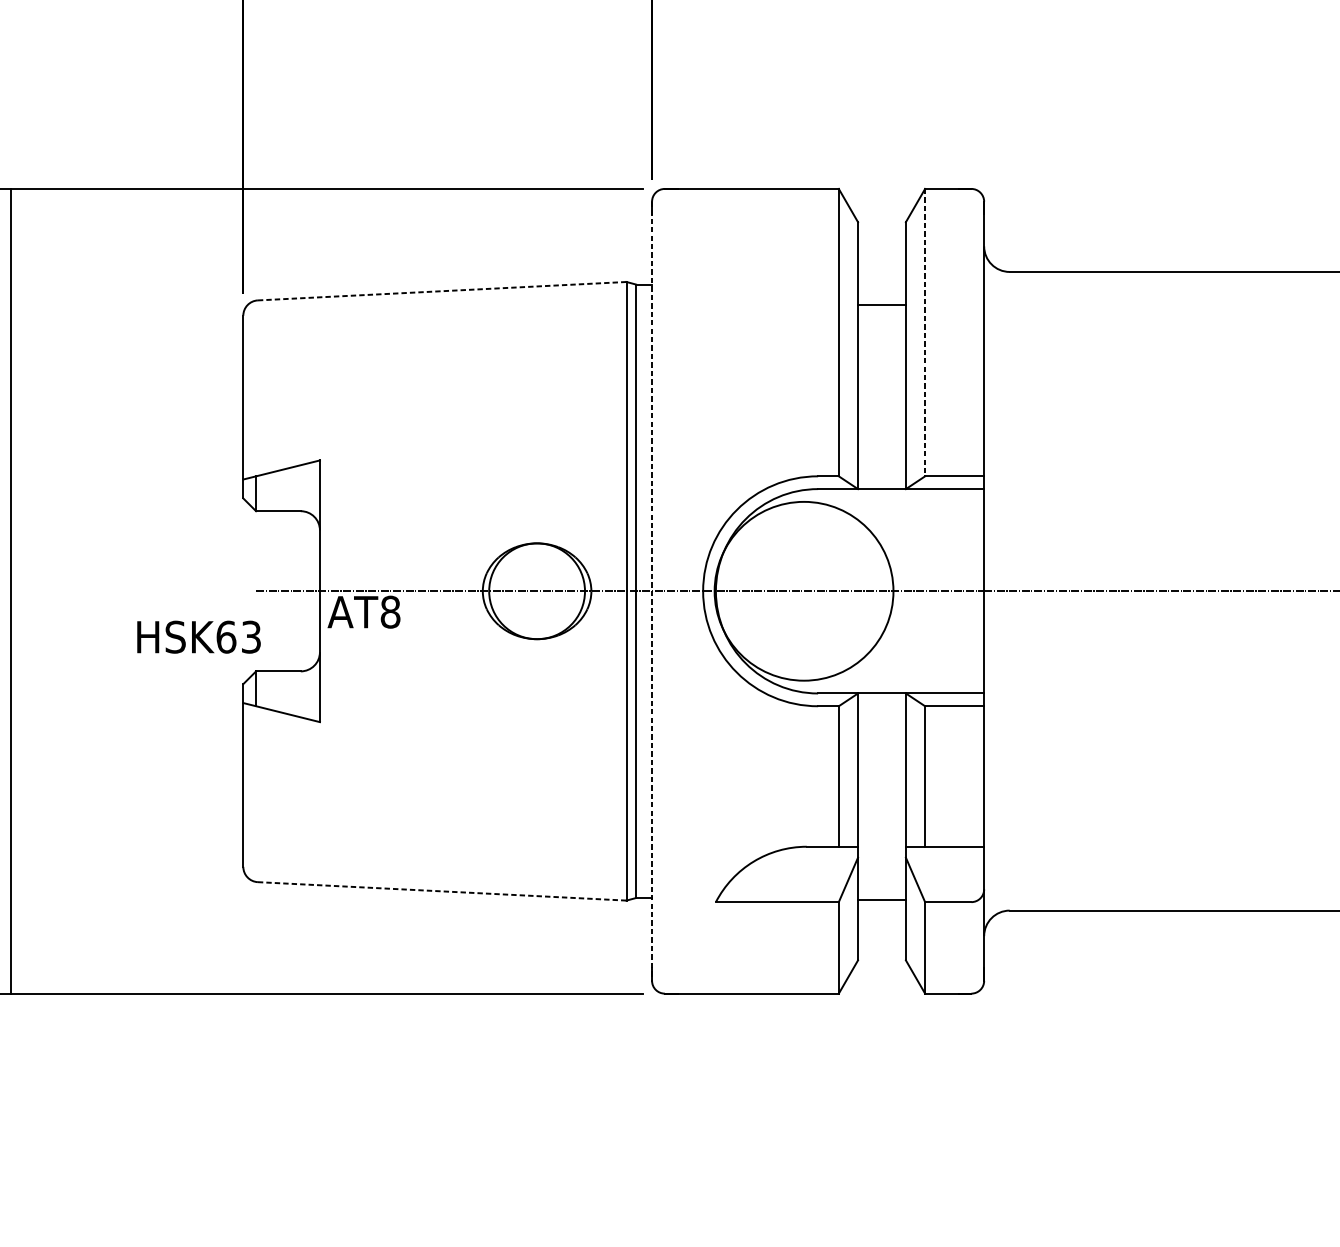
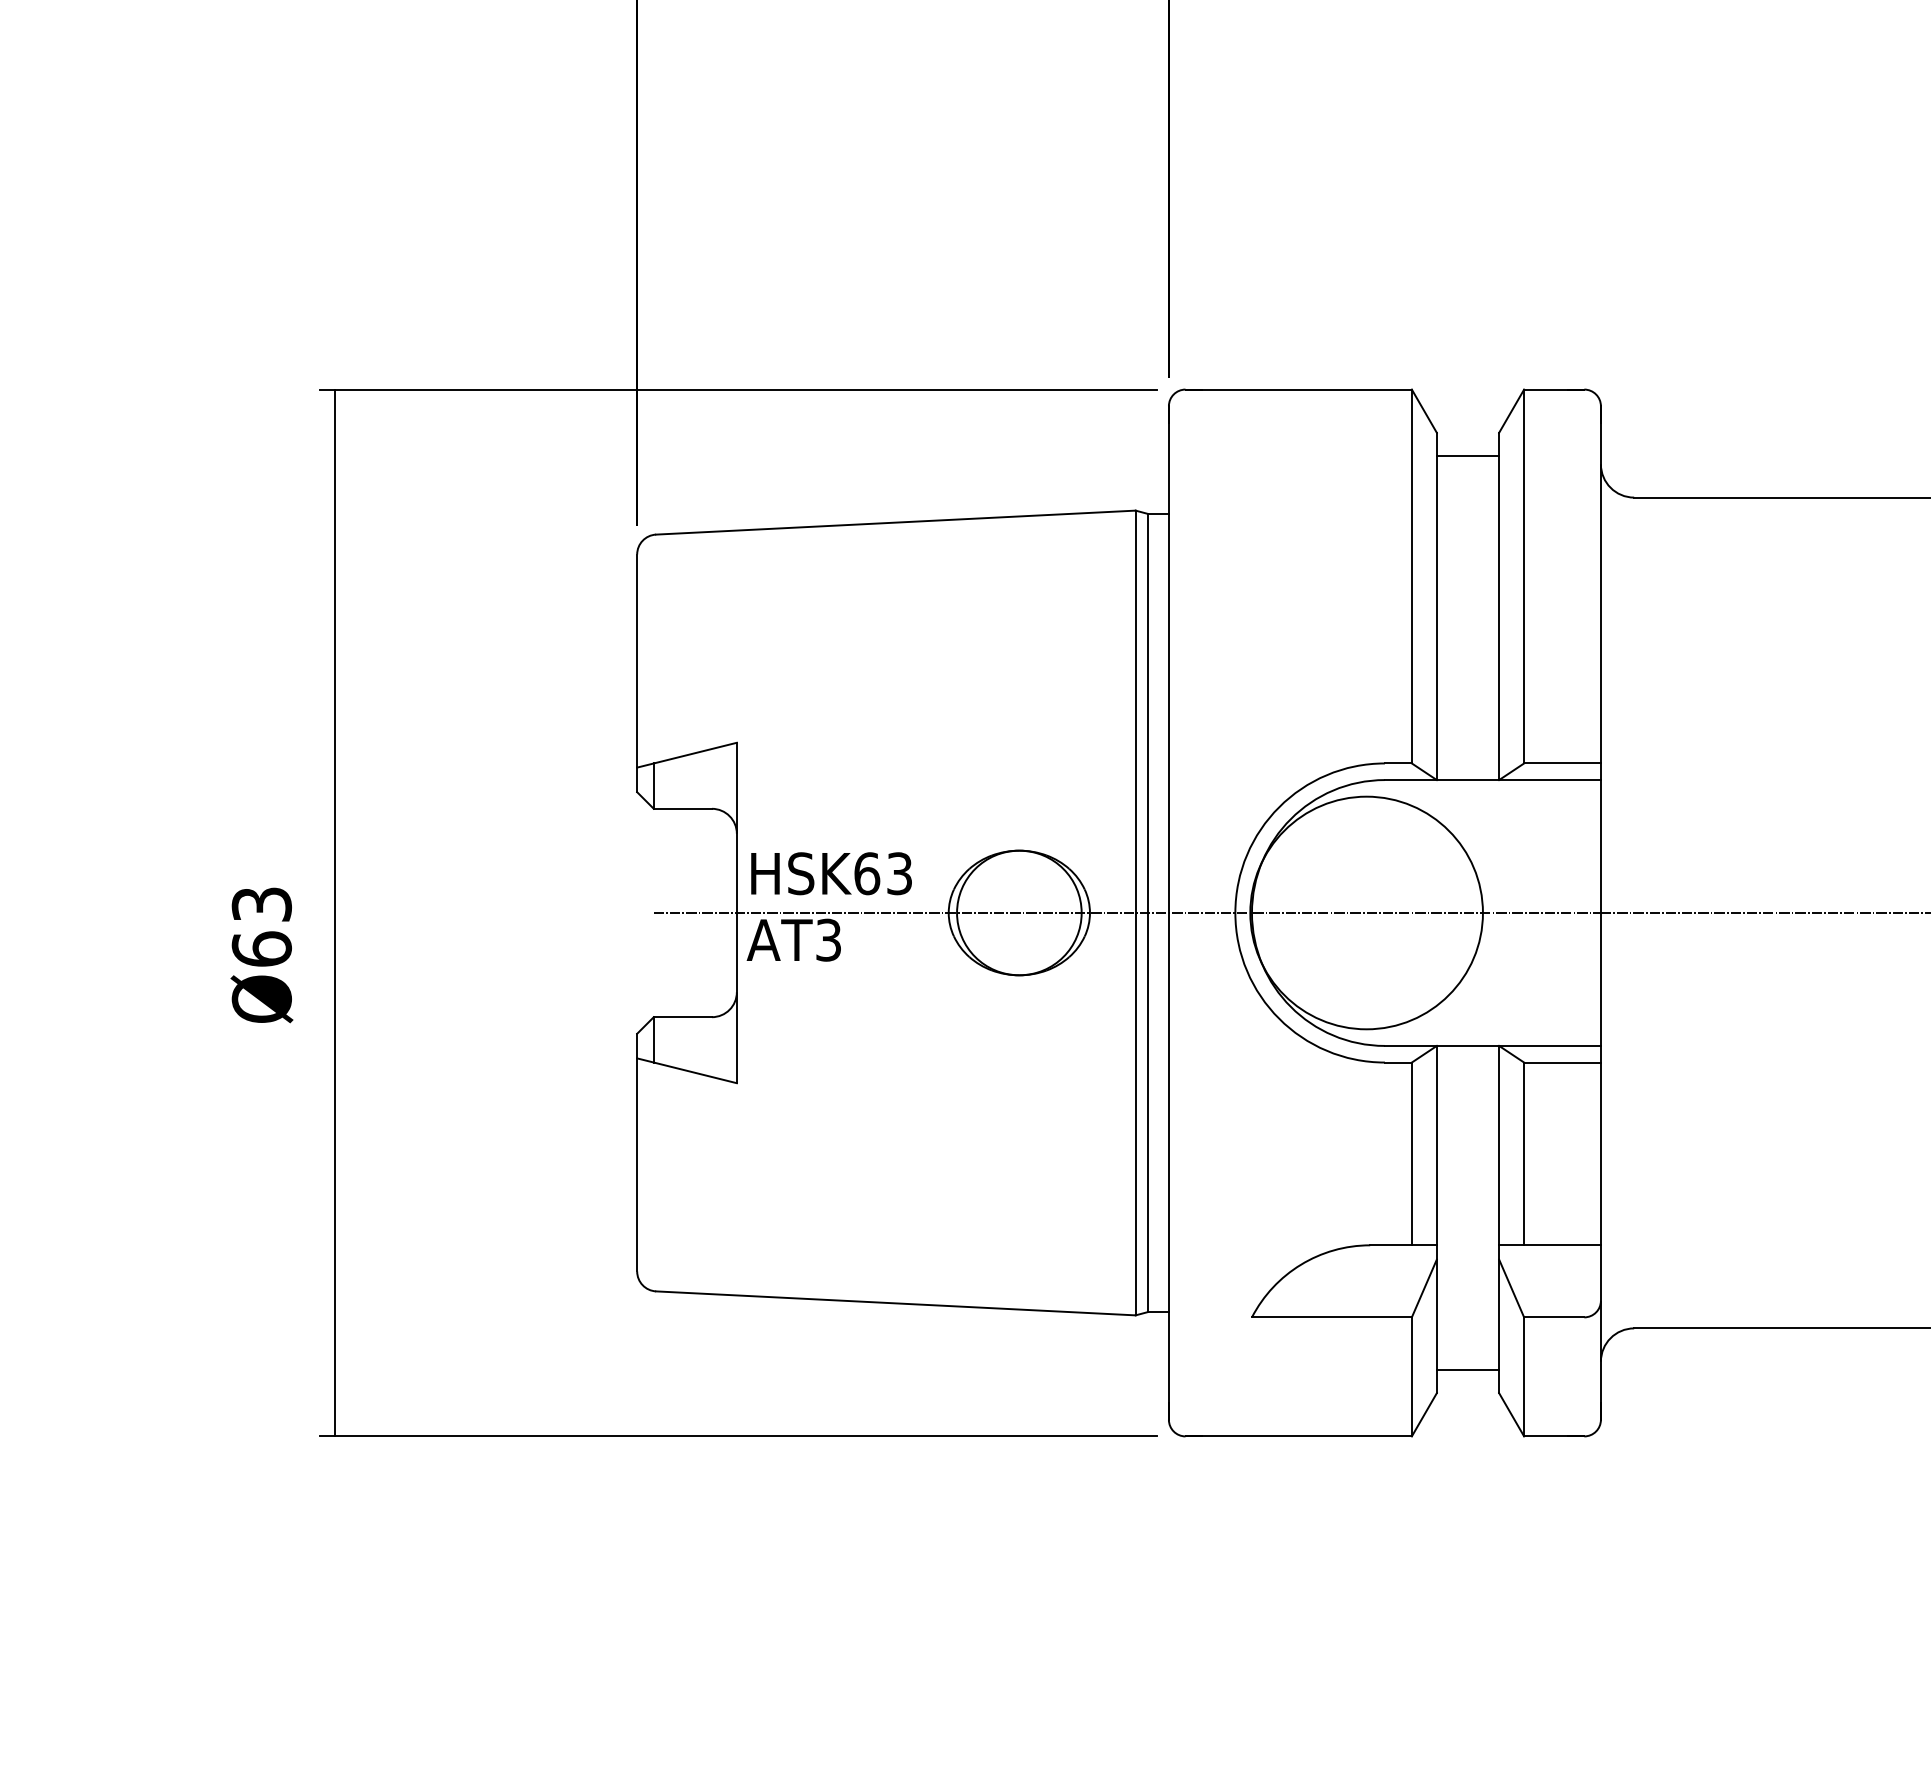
line: (442, 291) -> (896, 522), dashed -> solid
line: (881, 305) -> (1467, 456), moved
line: (925, 332) -> (1524, 576), dashed -> solid
line: (651, 591) -> (1168, 913), dashed -> solid
text: (390, 611) -> (828, 939), AT8 -> AT3
text: (198, 637) -> (831, 873), moved
line: (442, 891) -> (896, 1303), dashed -> solid
line: (881, 899) -> (1467, 1369), moved

